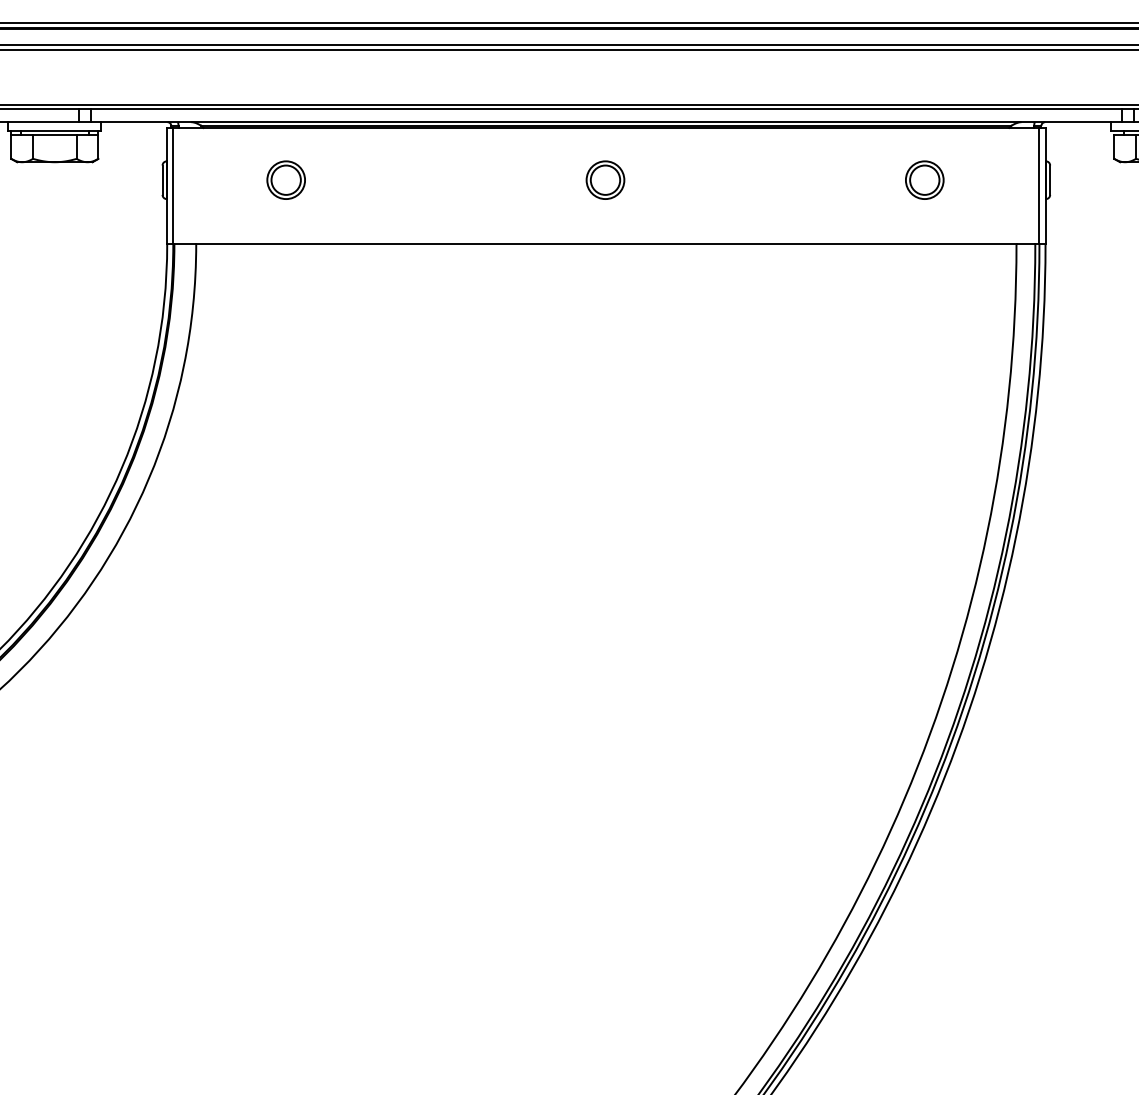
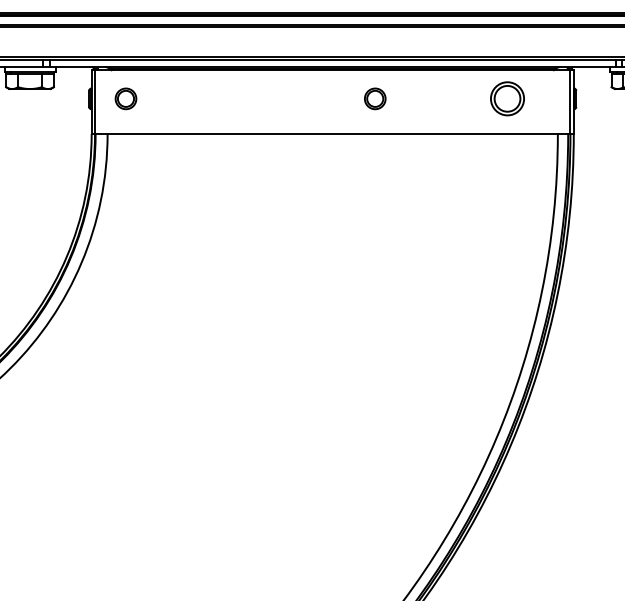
part: (285, 179) -> (125, 98), moved
part: (605, 179) -> (375, 98), moved
part: (924, 179) -> (507, 98), size x1.6

